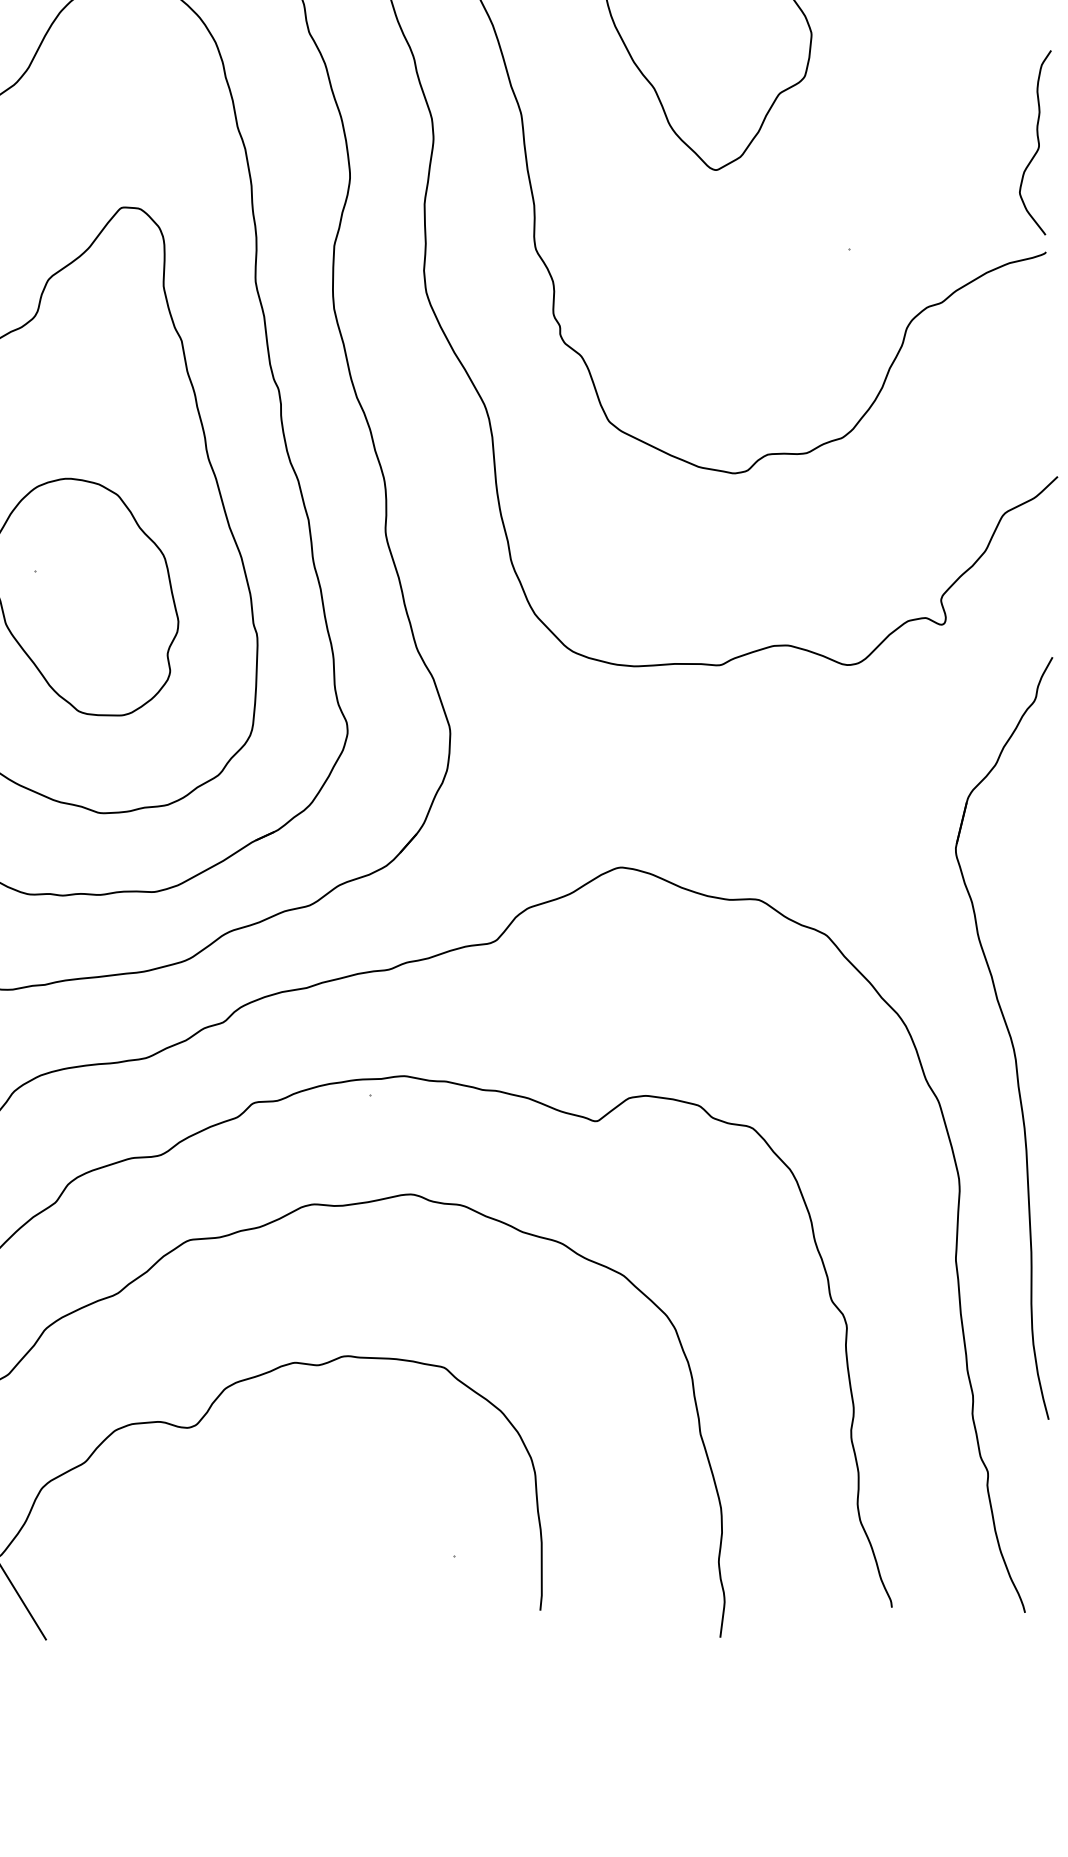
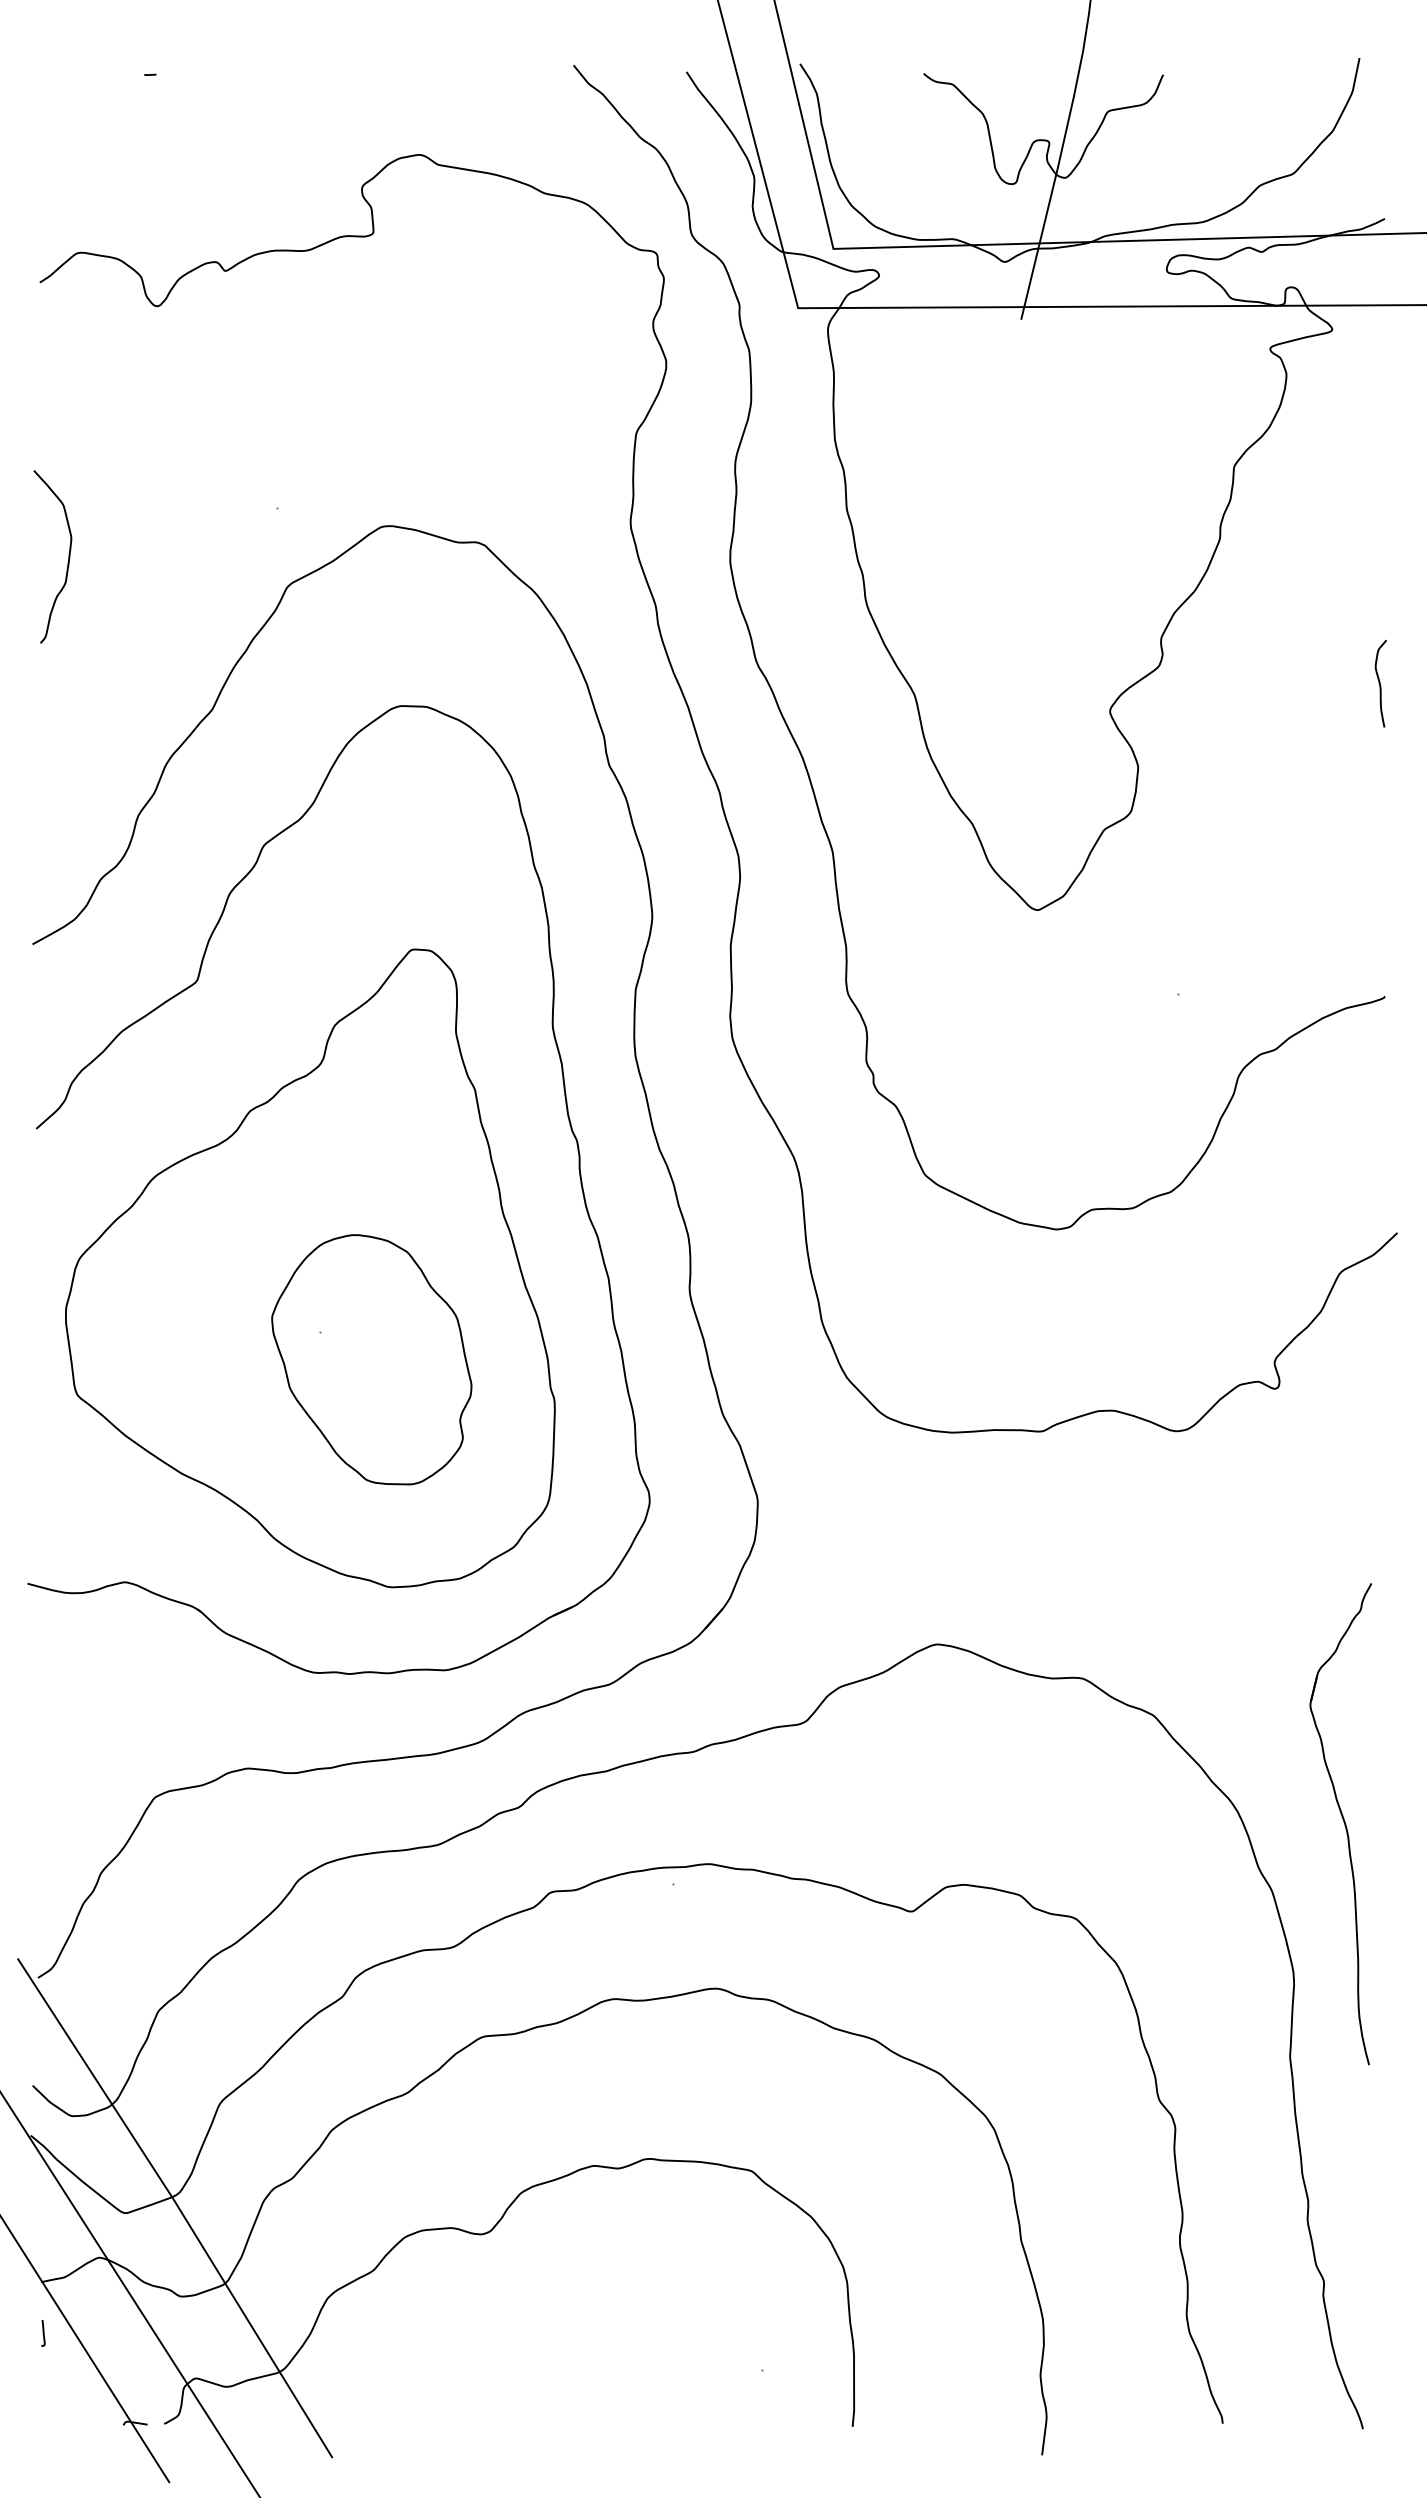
curve: (1037, 142) -> (1376, 881), removed
part: (1003, 1037) -> (1340, 1823), size x0.6

